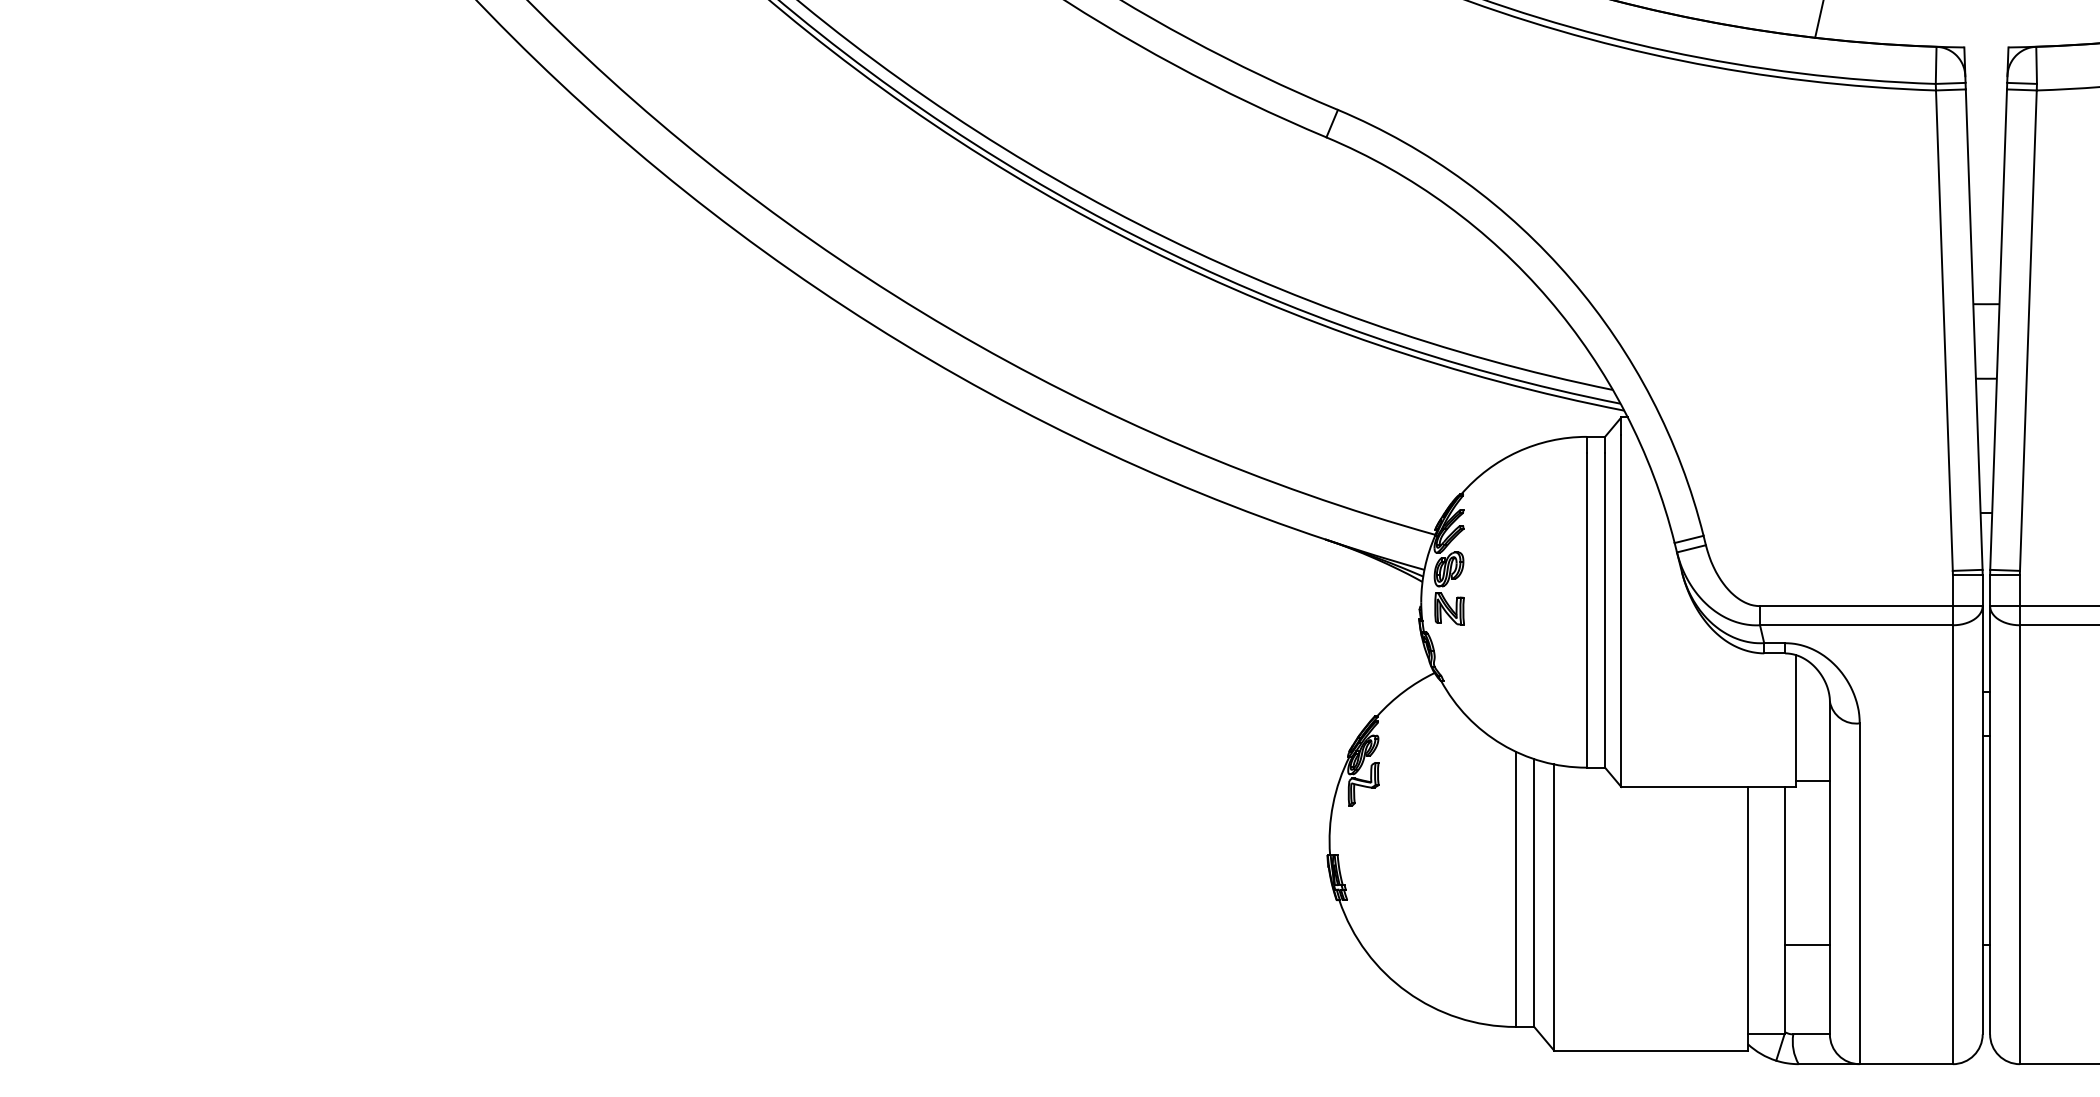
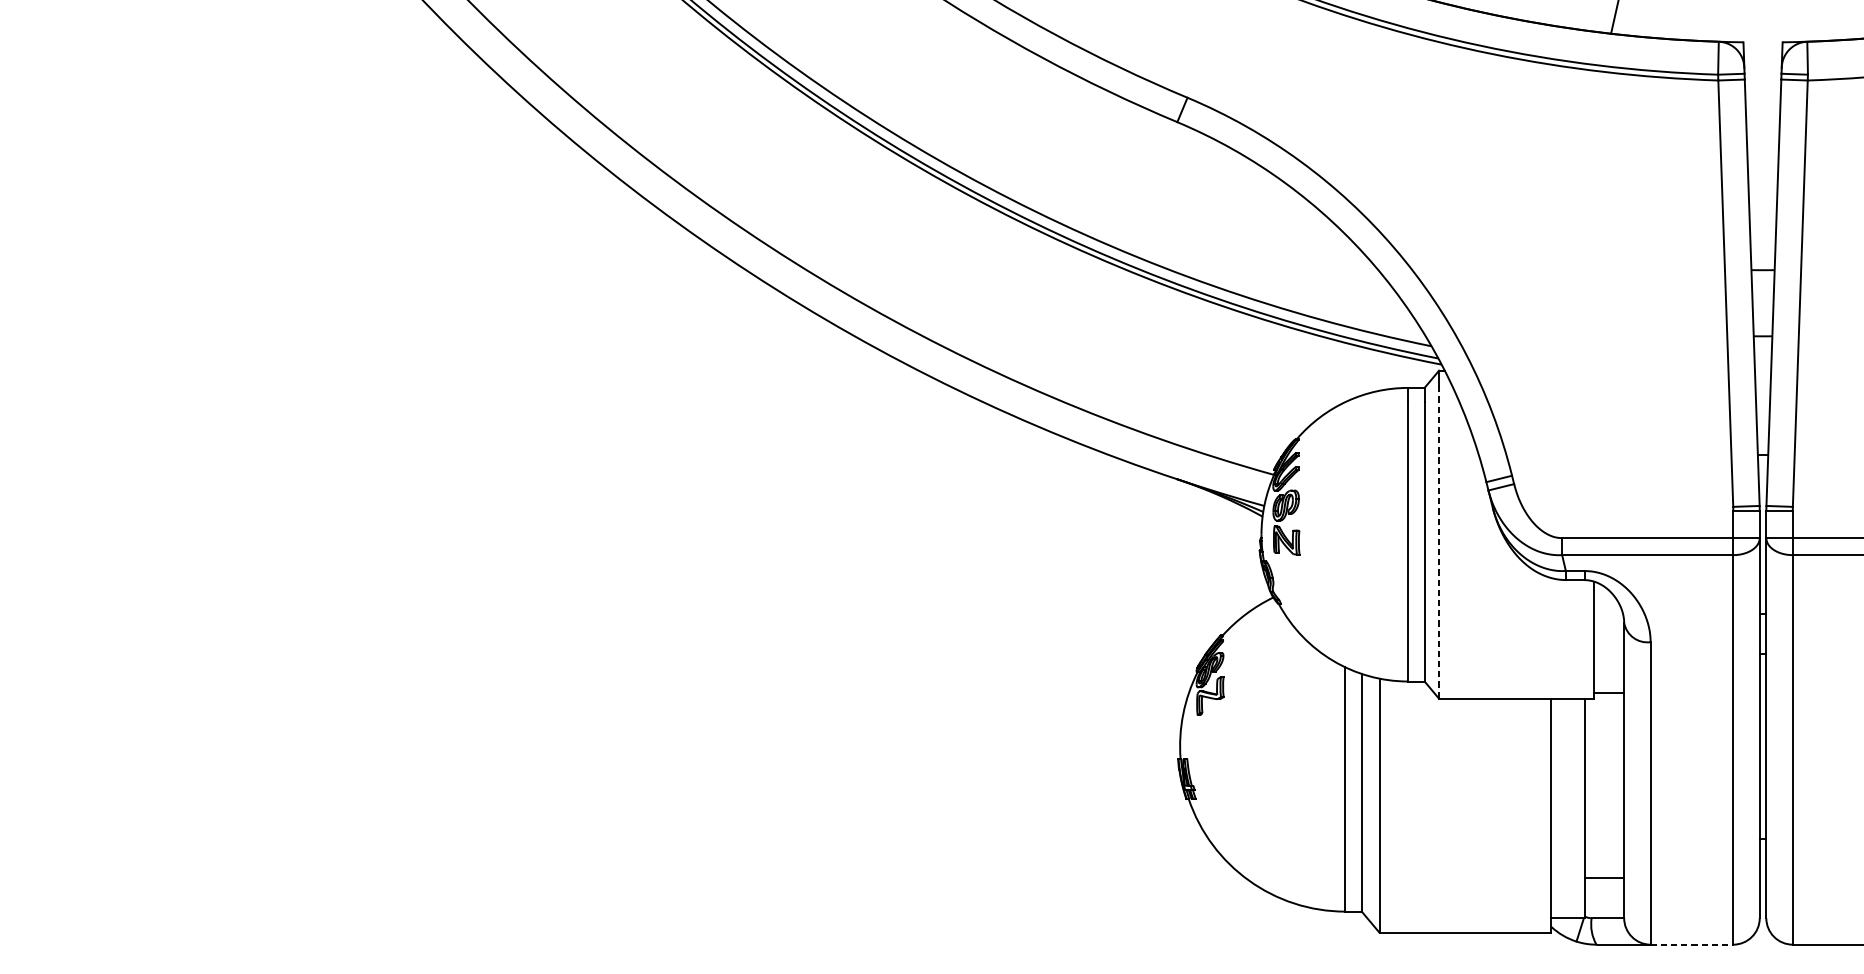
line: (1621, 611) -> (1439, 542), solid -> dashed
line: (1807, 944) -> (1604, 877), moved
line: (1906, 1064) -> (1692, 944), solid -> dashed

